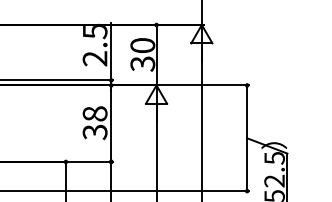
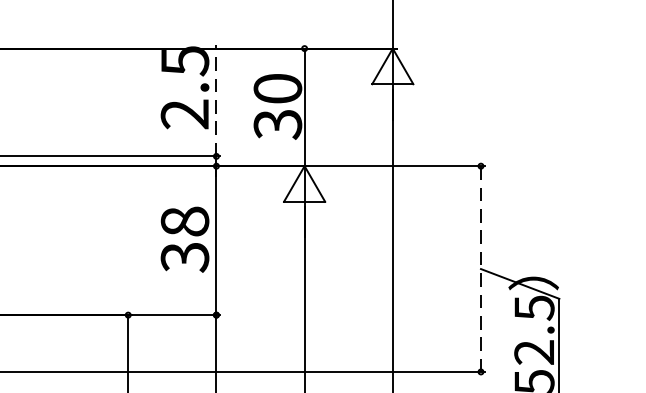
line: (111, 51) -> (216, 100), solid -> dashed
line: (247, 138) -> (481, 269), solid -> dashed

